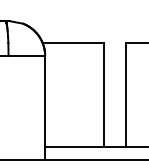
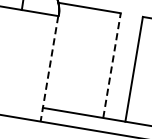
line: (104, 94) -> (112, 65), solid -> dashed
line: (44, 108) -> (49, 69), solid -> dashed

